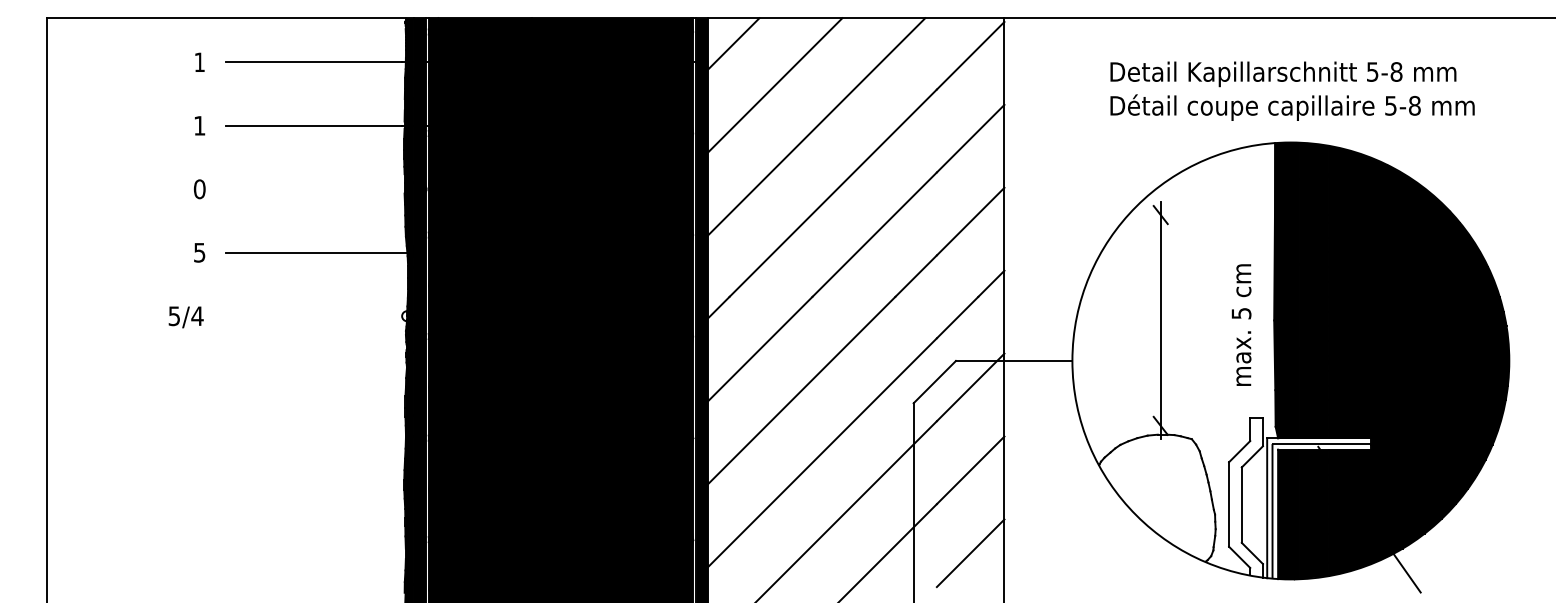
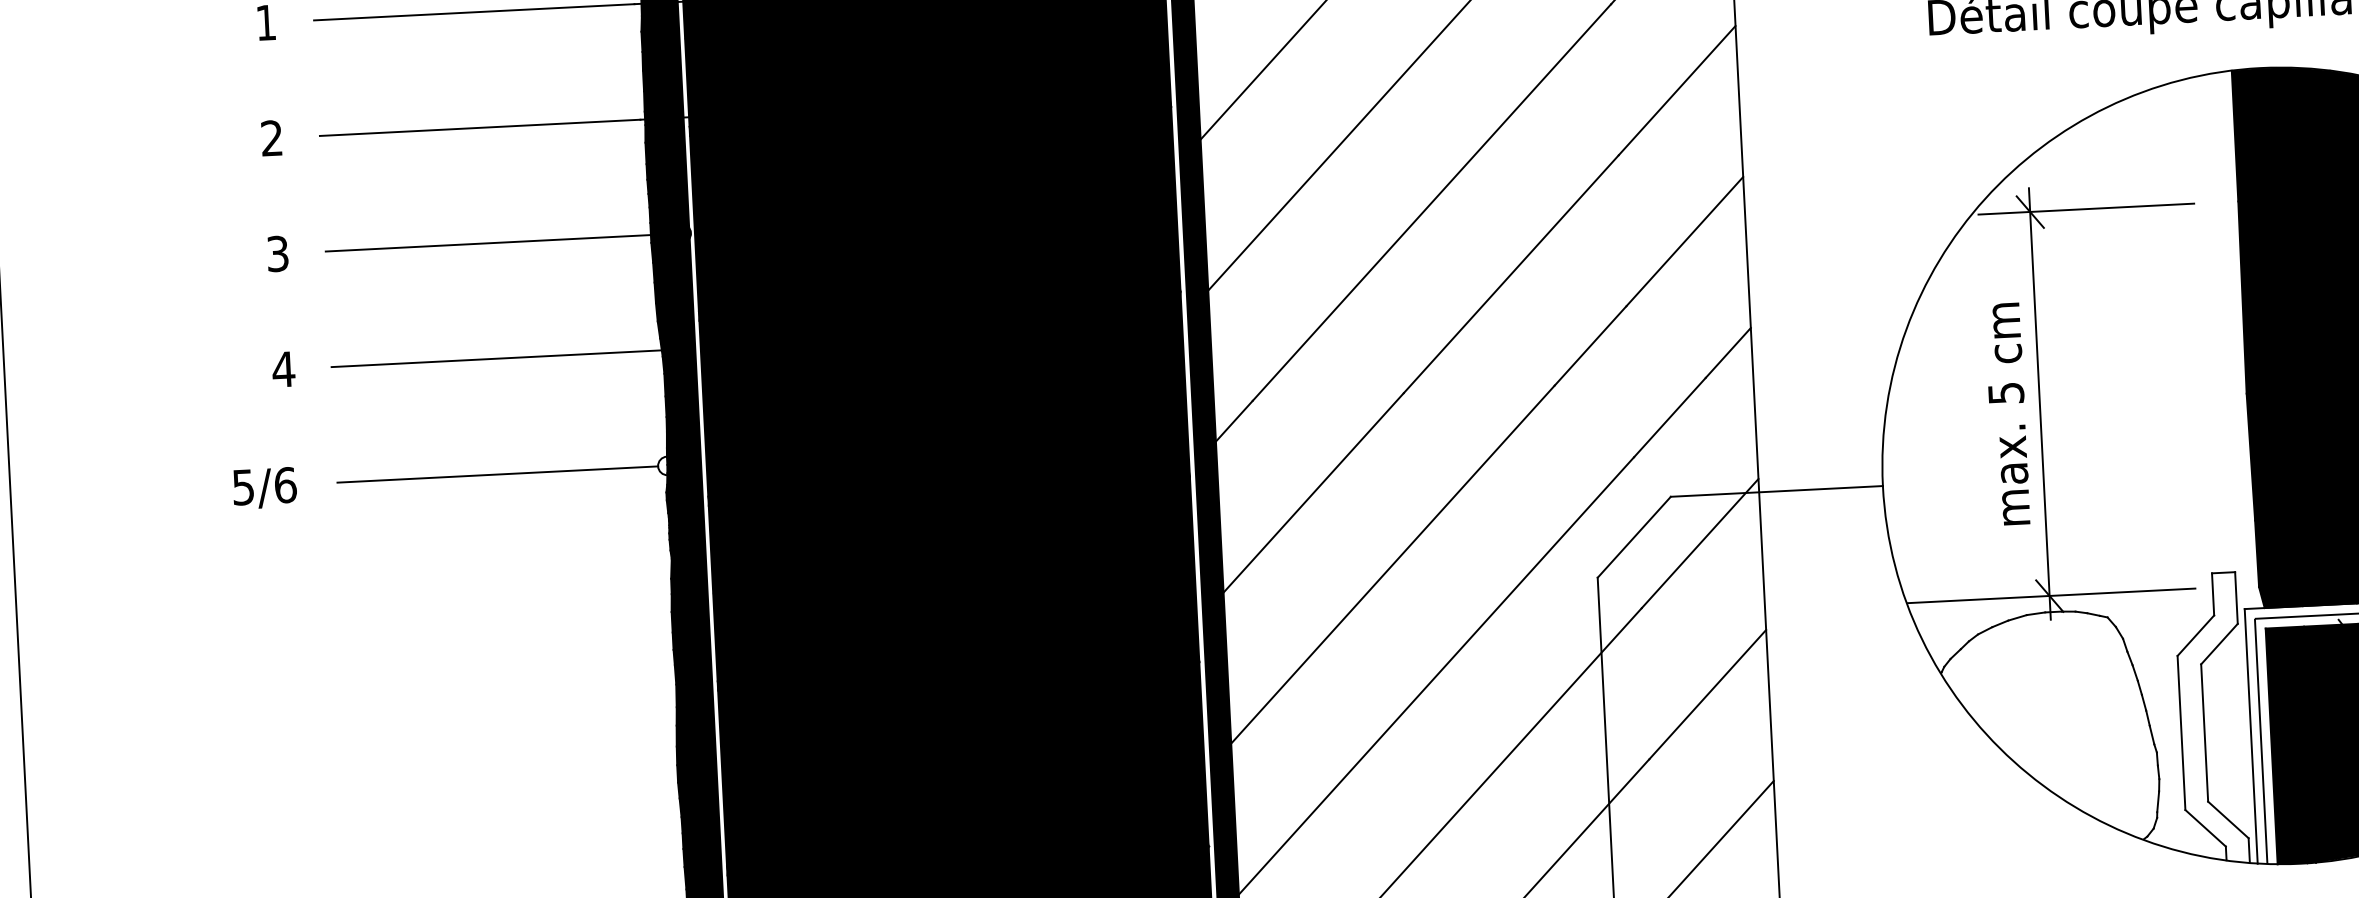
text: (199, 125) -> (271, 137), 1 -> 2
text: (199, 189) -> (277, 254), 0 -> 3
line: (321, 189) -> (499, 243), added
line: (1191, 214) -> (2086, 208), added
text: (199, 252) -> (283, 369), 5 -> 4
text: (197, 316) -> (285, 485), 5/4 -> 5/6
line: (314, 316) -> (498, 474), added
text: (1241, 324) -> (2007, 413), moved
line: (1161, 425) -> (2051, 595), added

